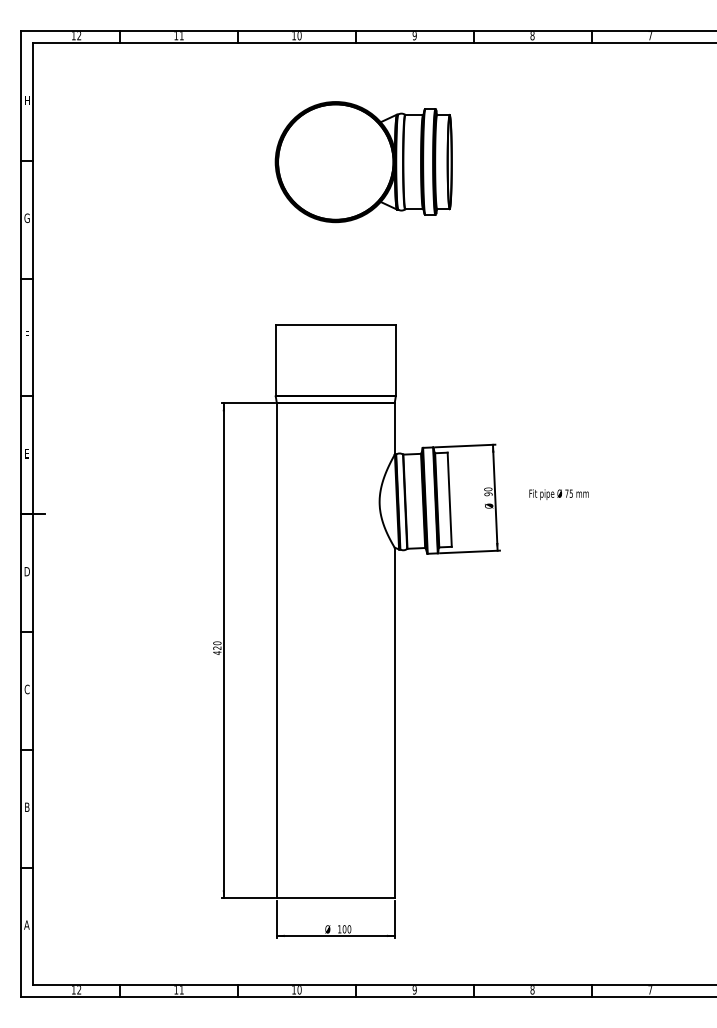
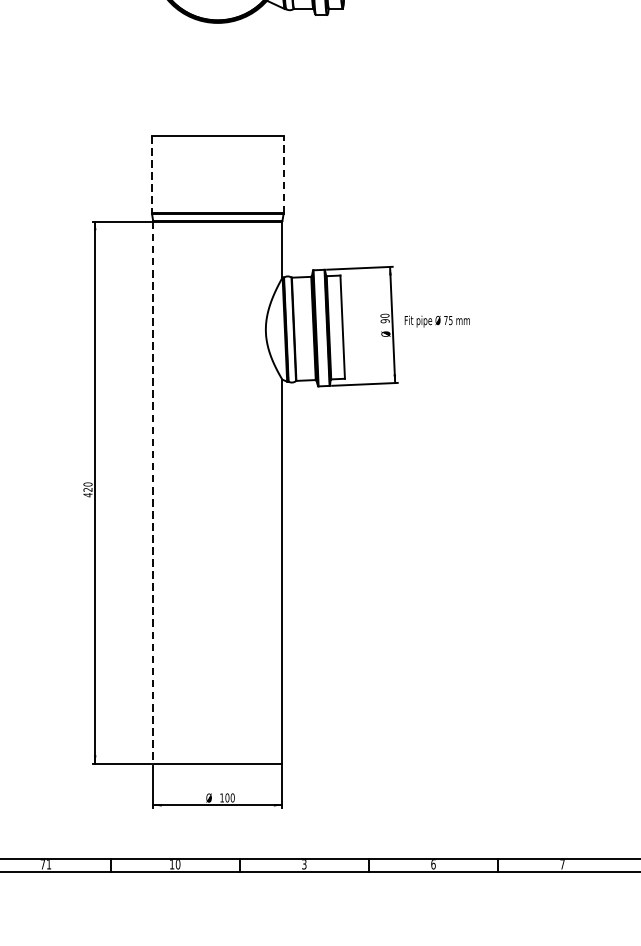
line: (395, 360) -> (283, 174), solid -> dashed
line: (275, 361) -> (151, 175), solid -> dashed
text: (558, 494) -> (436, 321), moved
line: (276, 651) -> (152, 493), solid -> dashed
text: (176, 990) -> (43, 865), 11 -> 71
text: (414, 990) -> (304, 865), 9 -> 3
text: (532, 990) -> (433, 865), 8 -> 6

